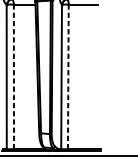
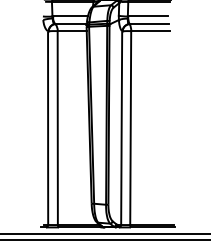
line: (13, 77) -> (57, 129), dashed -> solid
line: (68, 77) -> (130, 129), dashed -> solid

